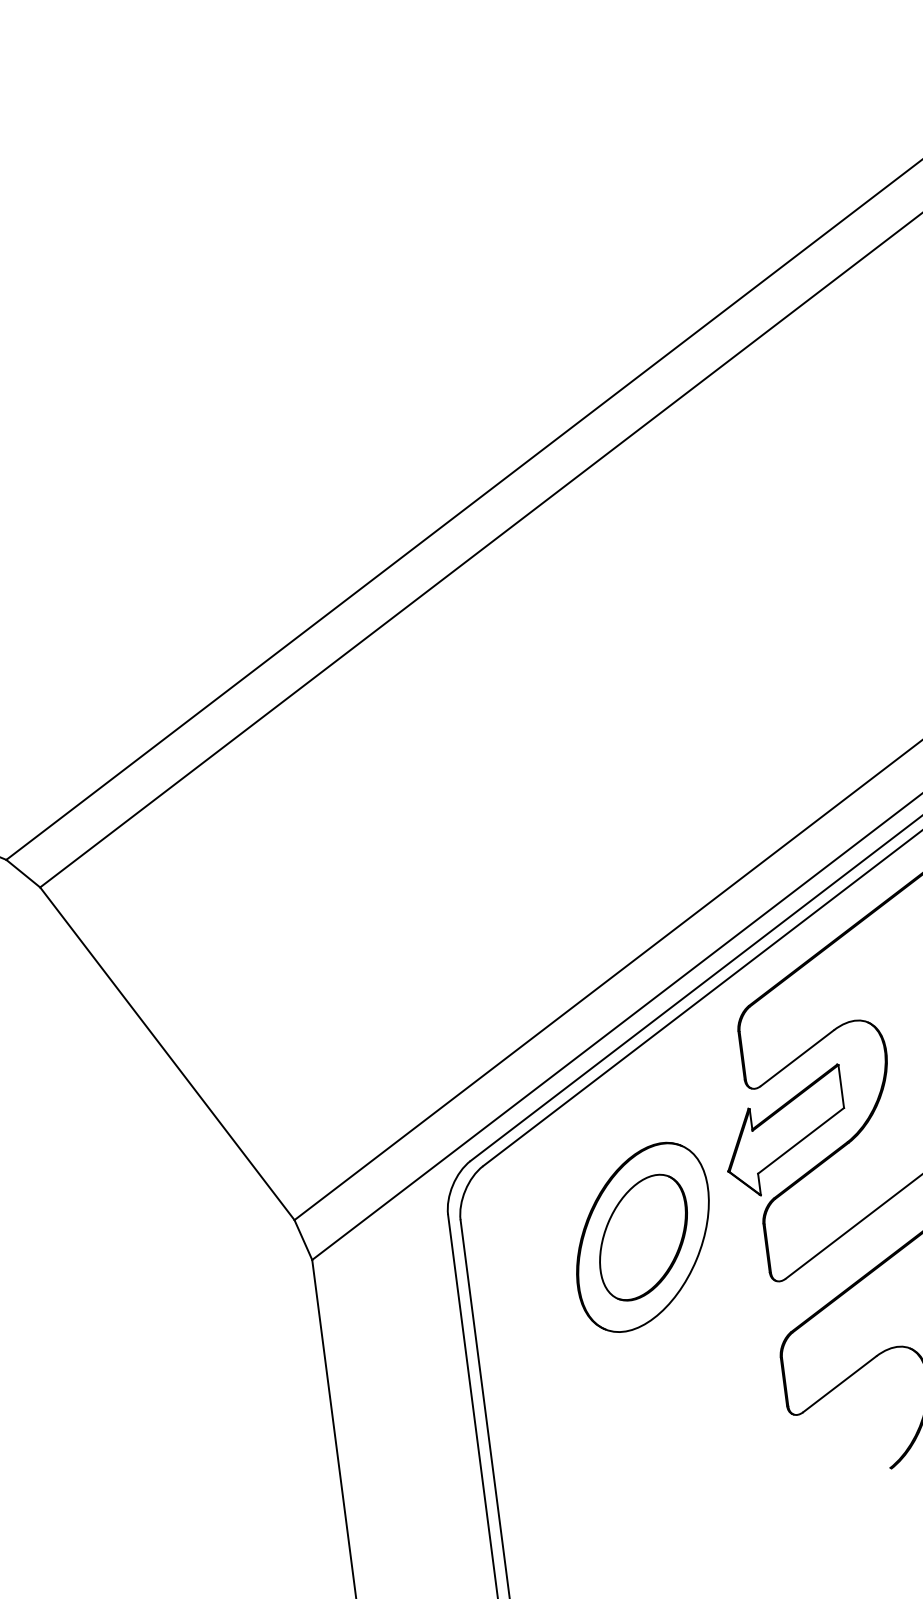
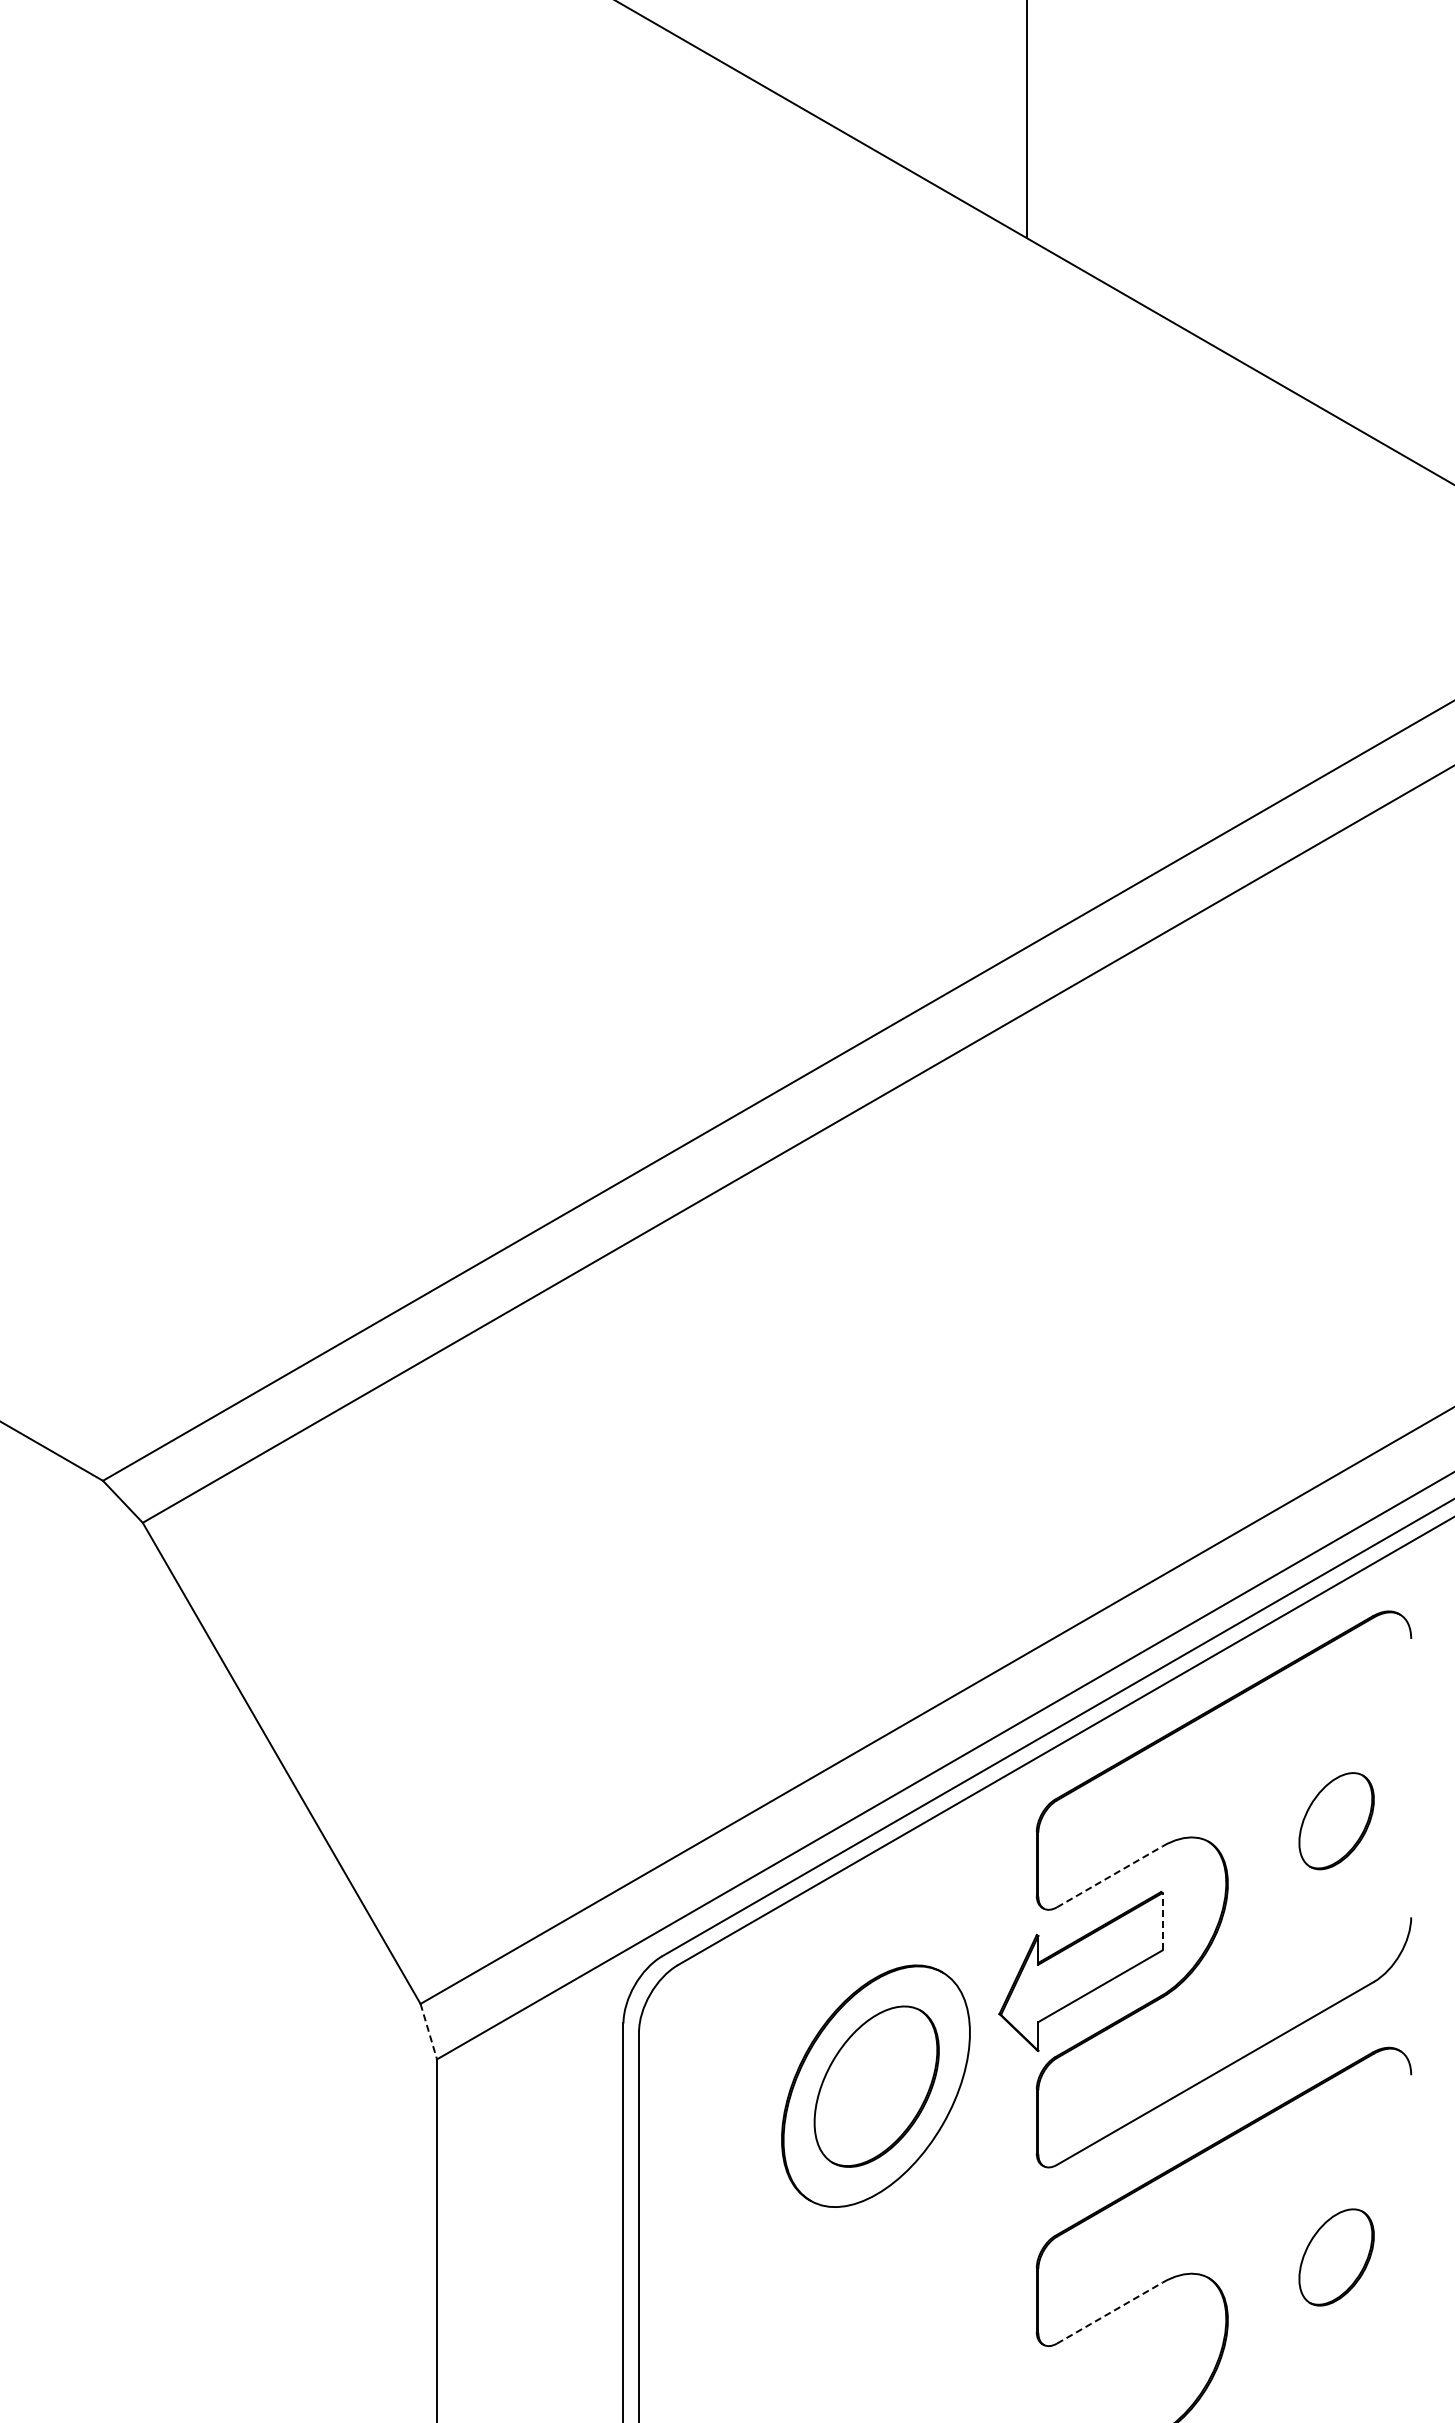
line: (797, 1057) -> (1109, 1876), solid -> dashed
line: (841, 1086) -> (1162, 1921), solid -> dashed
line: (303, 1239) -> (428, 2031), solid -> dashed
line: (839, 1384) -> (1109, 2313), solid -> dashed

